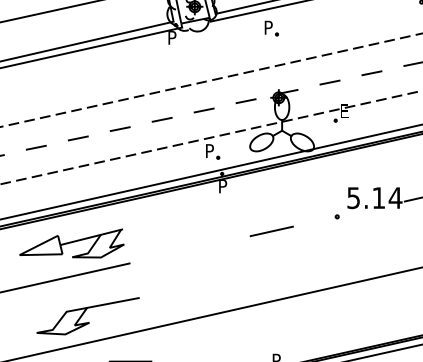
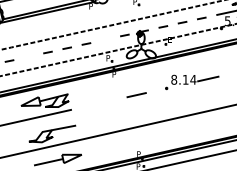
line: (203, 110) -> (105, 39), removed
line: (35, 147) -> (28, 56), removed
text: (354, 197) -> (174, 79), 5.14 -> 8.14

